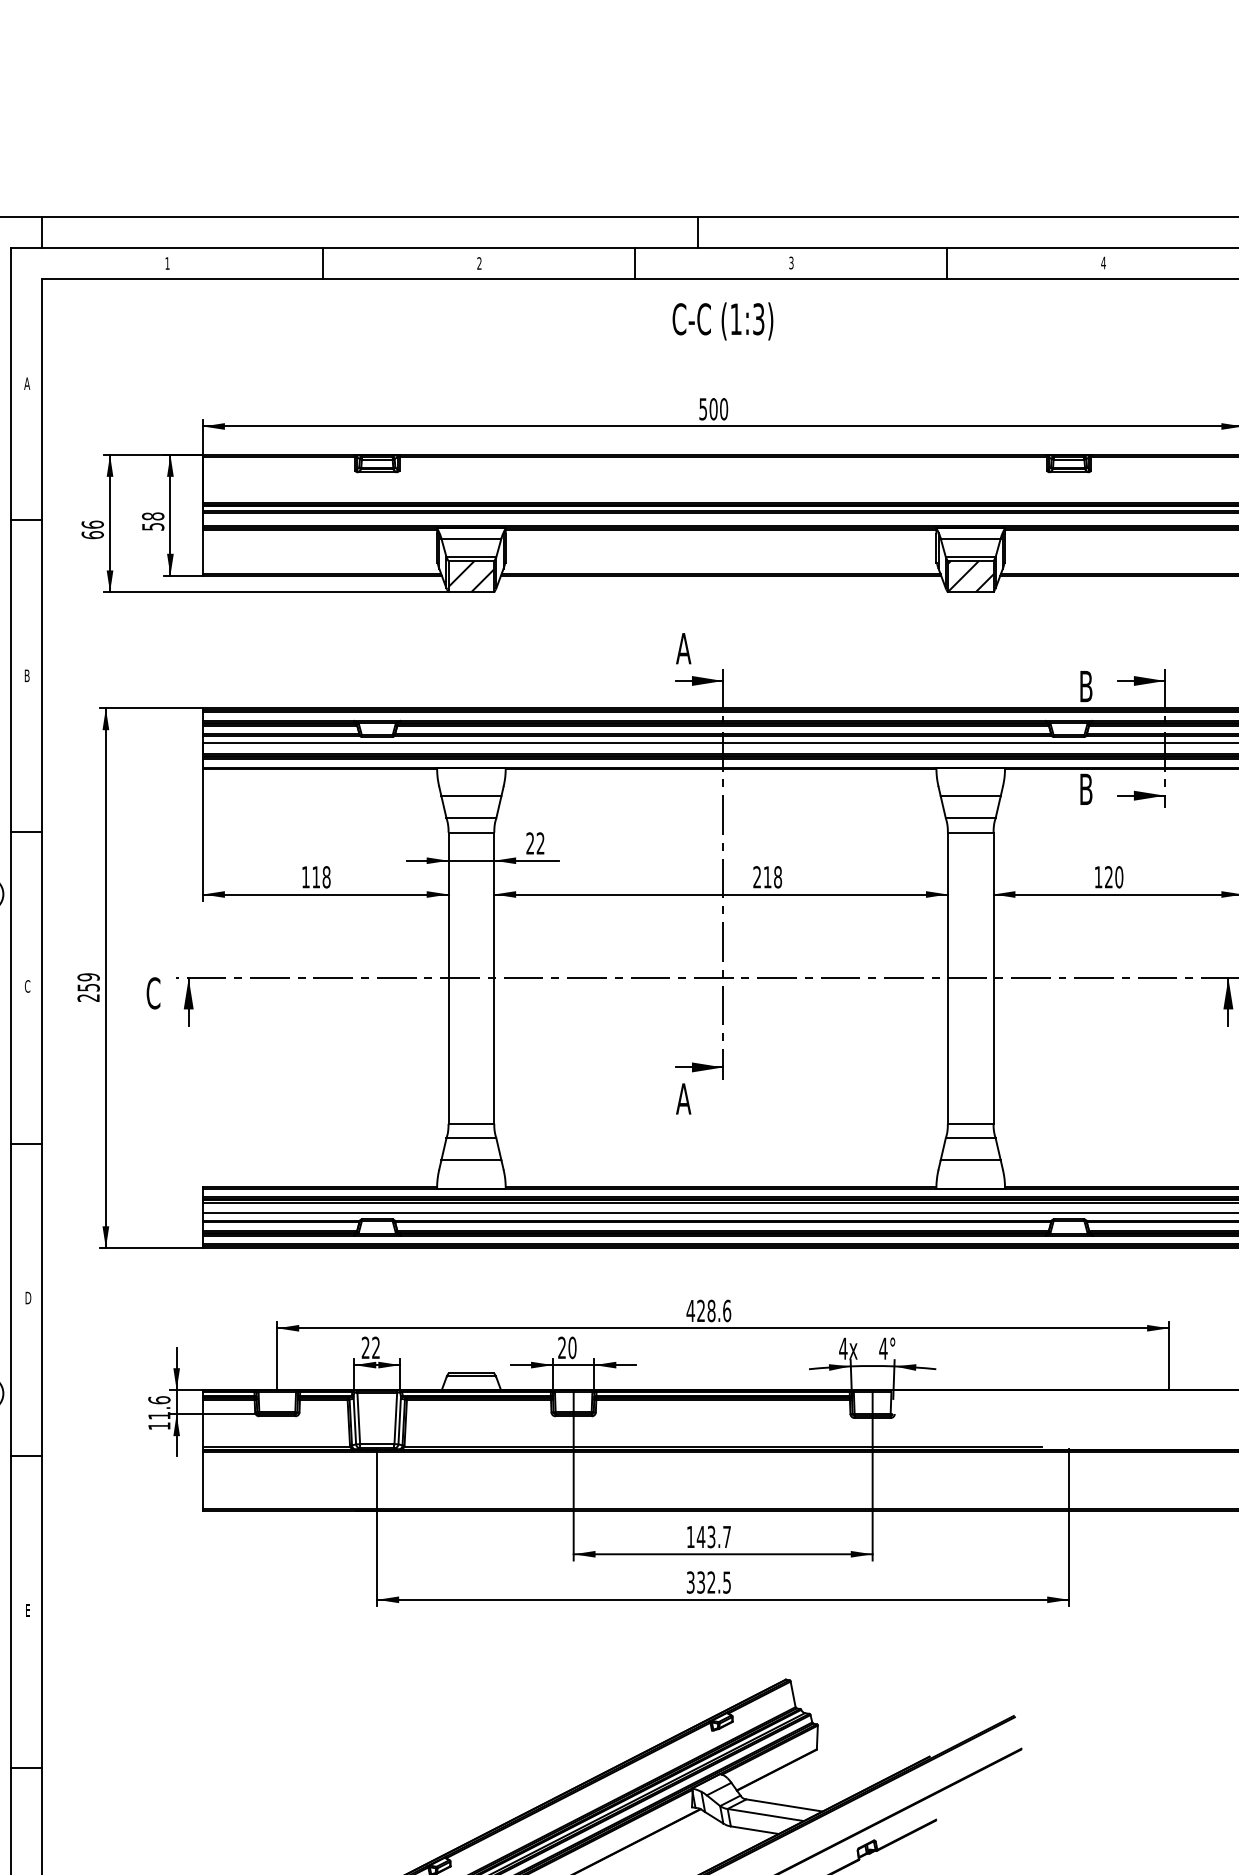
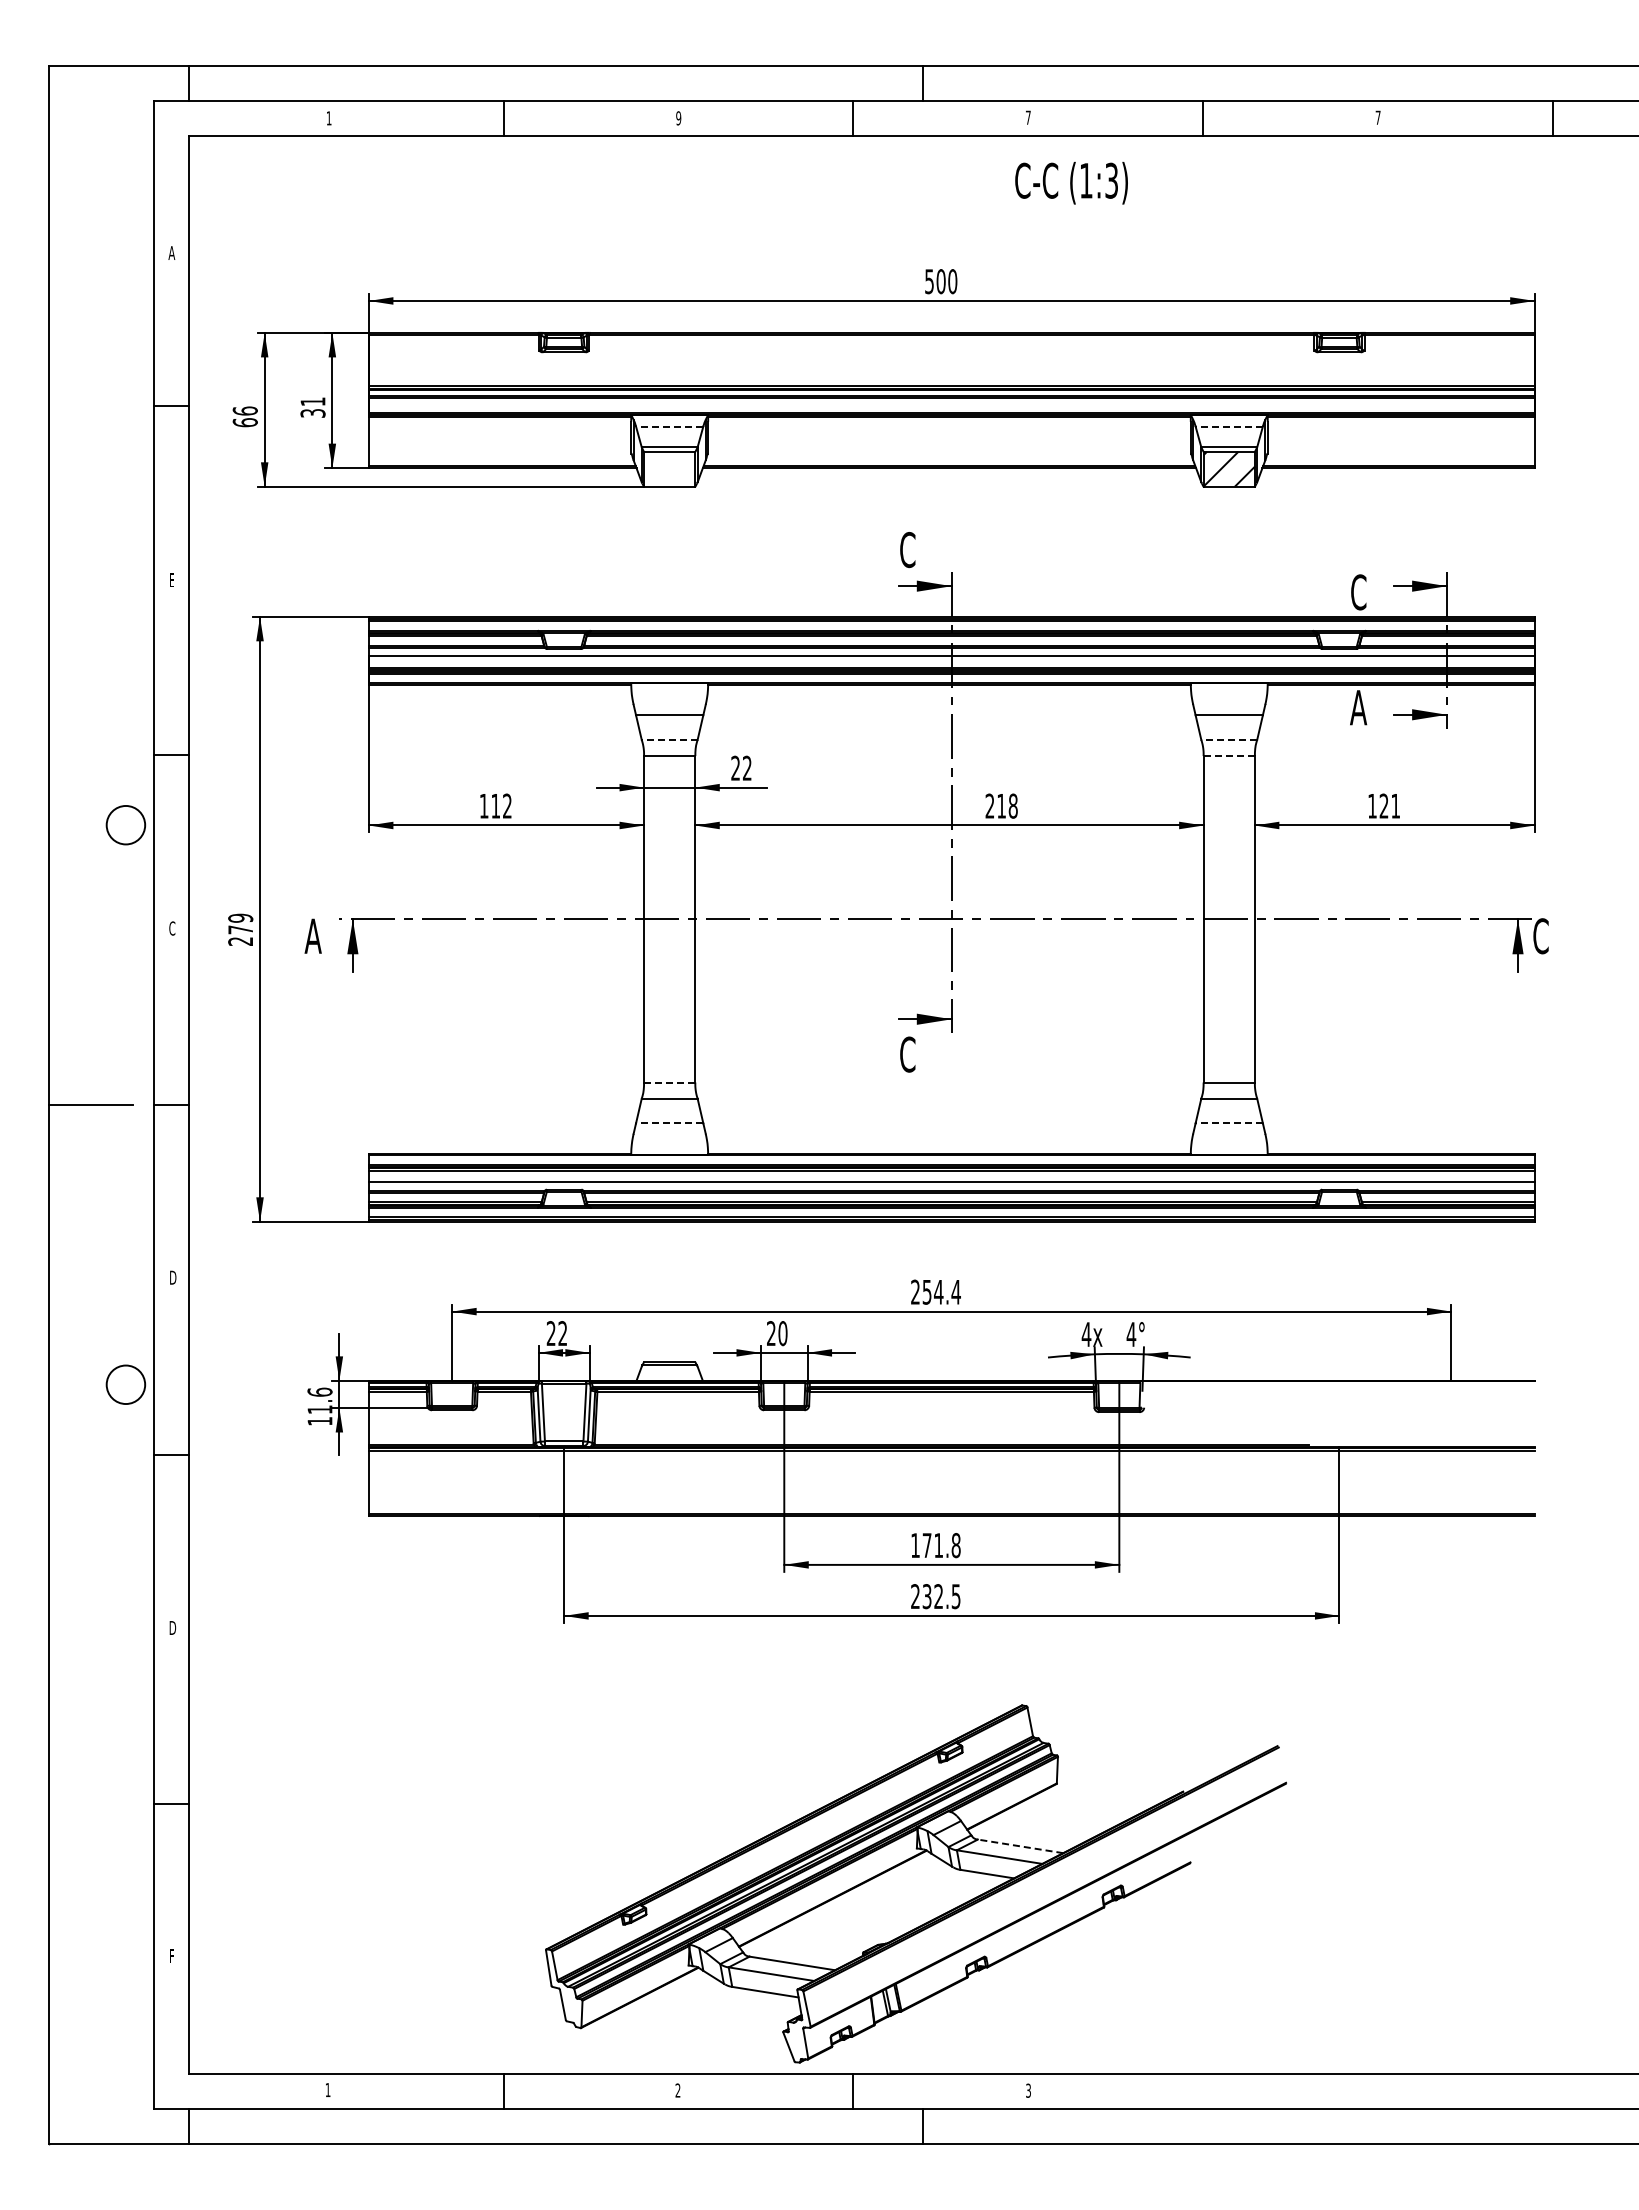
text: (790, 262) -> (1027, 117), 3 -> 7
text: (1103, 262) -> (1377, 117), 4 -> 7
text: (479, 263) -> (678, 118), 2 -> 9
text: (722, 321) -> (1071, 183), moved
text: (152, 521) -> (312, 407), 58 -> 31
line: (471, 538) -> (669, 426), solid -> dashed
line: (970, 538) -> (1229, 426), solid -> dashed
hatch: (471, 575) -> (669, 468), removed
text: (683, 648) -> (907, 549), A -> C
text: (26, 675) -> (171, 580), B -> E
text: (1086, 686) -> (1358, 592), B -> C
text: (1086, 789) -> (1358, 707), B -> A
line: (471, 817) -> (669, 739), solid -> dashed
line: (970, 817) -> (1229, 739), solid -> dashed
line: (970, 832) -> (1229, 756), solid -> dashed
text: (326, 876) -> (507, 805), 118 -> 112
text: (1119, 876) -> (1395, 805), 120 -> 121
text: (88, 987) -> (240, 929), 259 -> 279
text: (152, 993) -> (312, 936), C -> A
text: (683, 1098) -> (907, 1054), A -> C
line: (471, 1123) -> (669, 1082), solid -> dashed
line: (471, 1160) -> (669, 1123), solid -> dashed
line: (970, 1160) -> (1229, 1123), solid -> dashed
text: (708, 1310) -> (935, 1291), 428.6 -> 254.4
text: (713, 1536) -> (941, 1545), 143.7 -> 171.8
text: (690, 1582) -> (915, 1596), 332.5 -> 232.5
text: (27, 1610) -> (172, 1627), E -> D
line: (784, 1805) -> (1020, 1846), solid -> dashed

